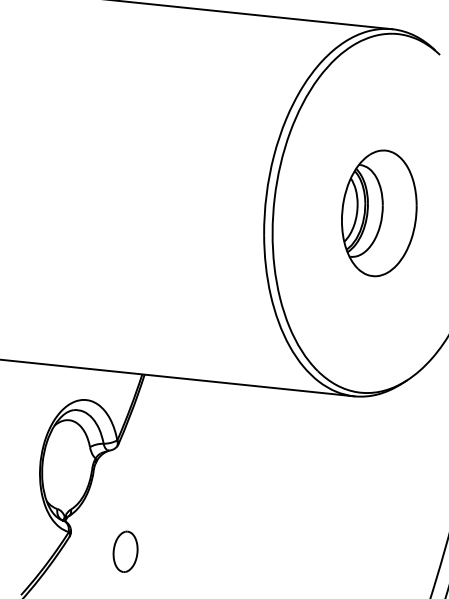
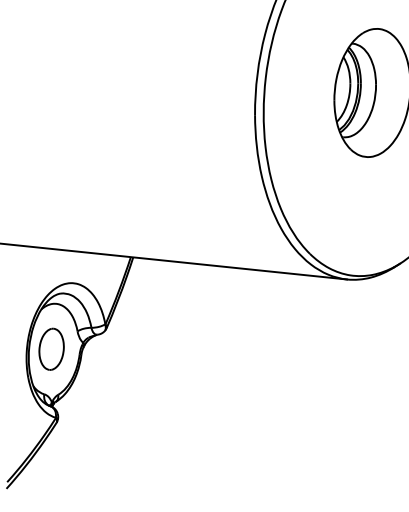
part: (125, 551) -> (51, 348), moved

